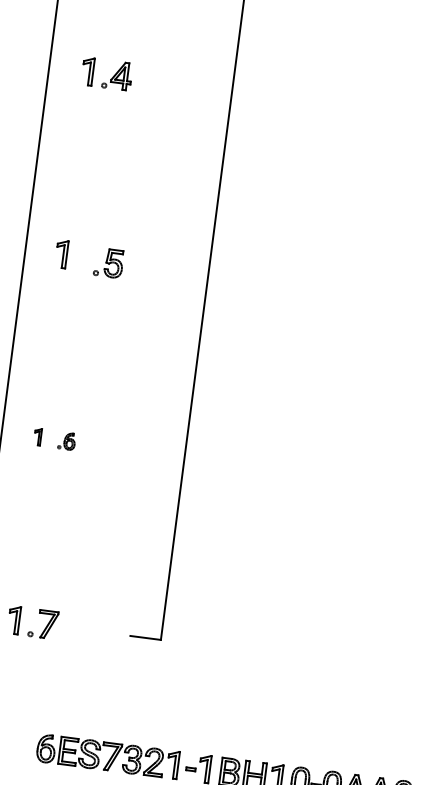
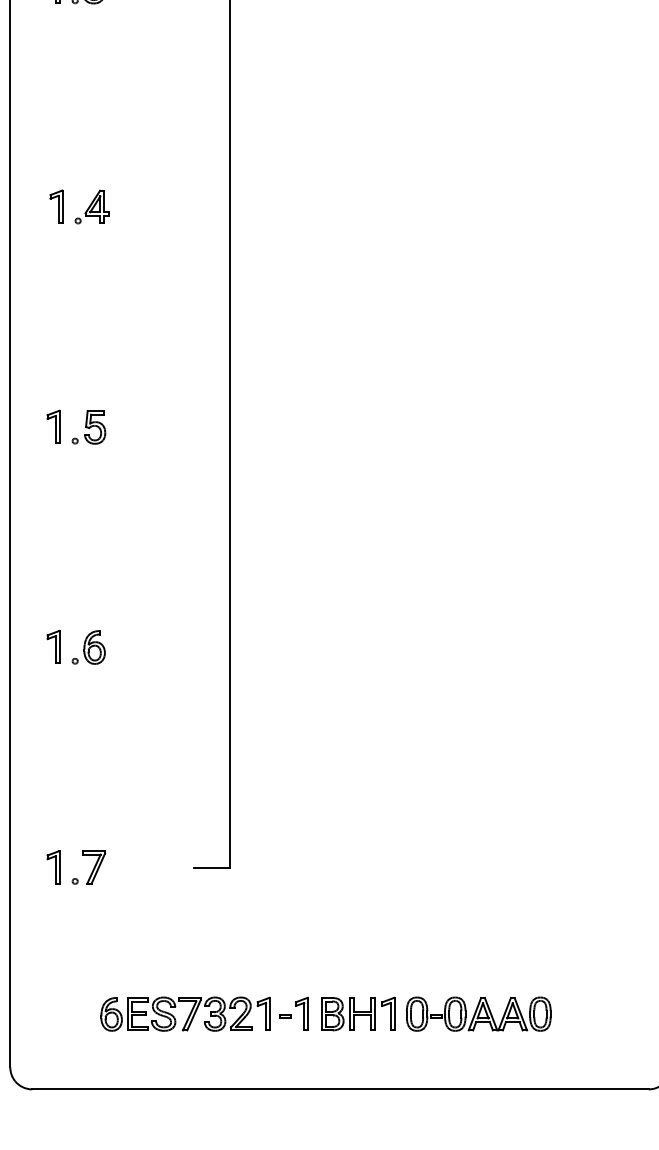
part: (108, 263) -> (88, 427), moved
part: (37, 436) -> (53, 646), size x1.67
part: (66, 441) -> (88, 647), size x1.67

